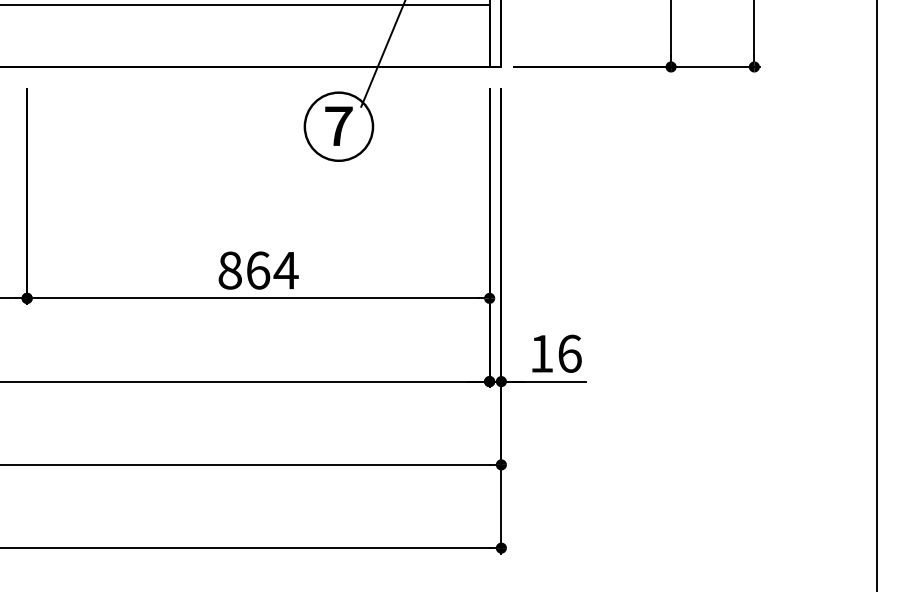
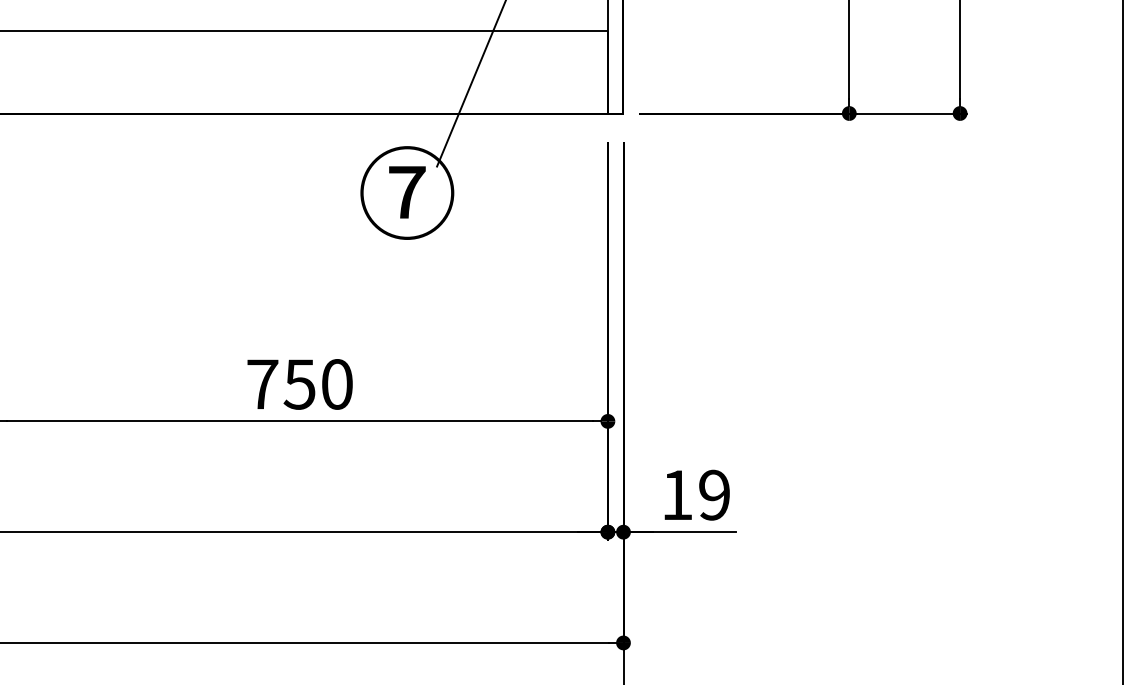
text: (258, 270) -> (300, 384), 864 -> 750
text: (569, 353) -> (714, 494), 16 -> 19

